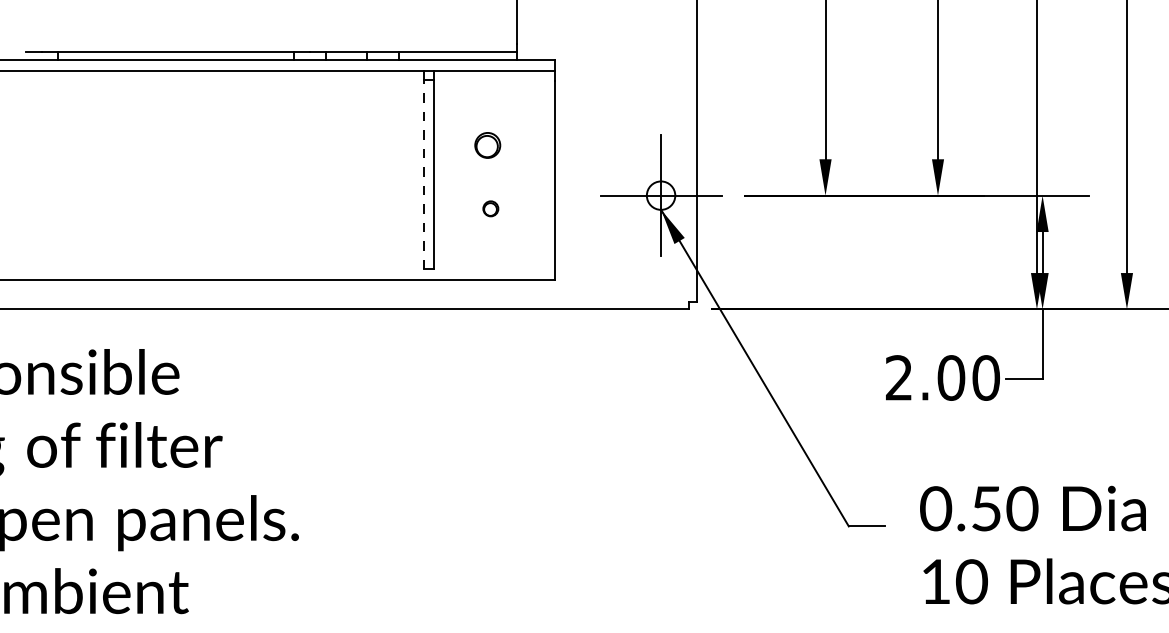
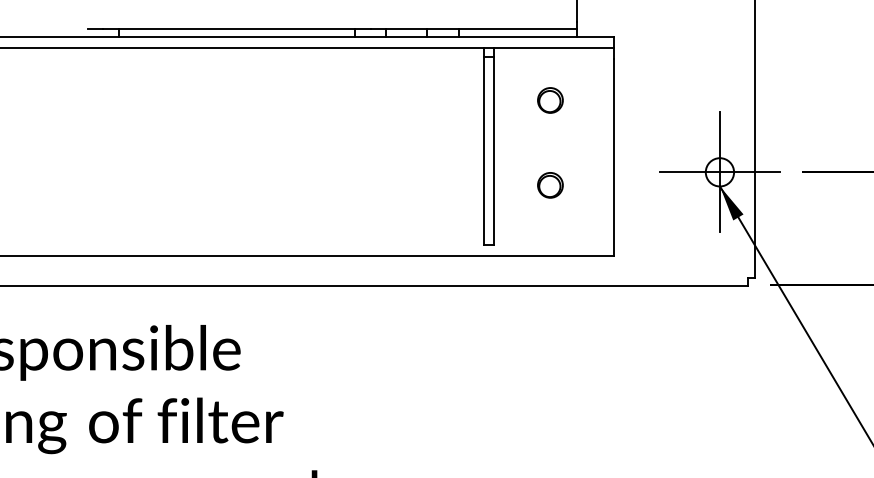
part: (487, 145) -> (550, 100), moved
line: (423, 174) -> (483, 151), dashed -> solid
part: (490, 208) -> (550, 185), size x1.67

